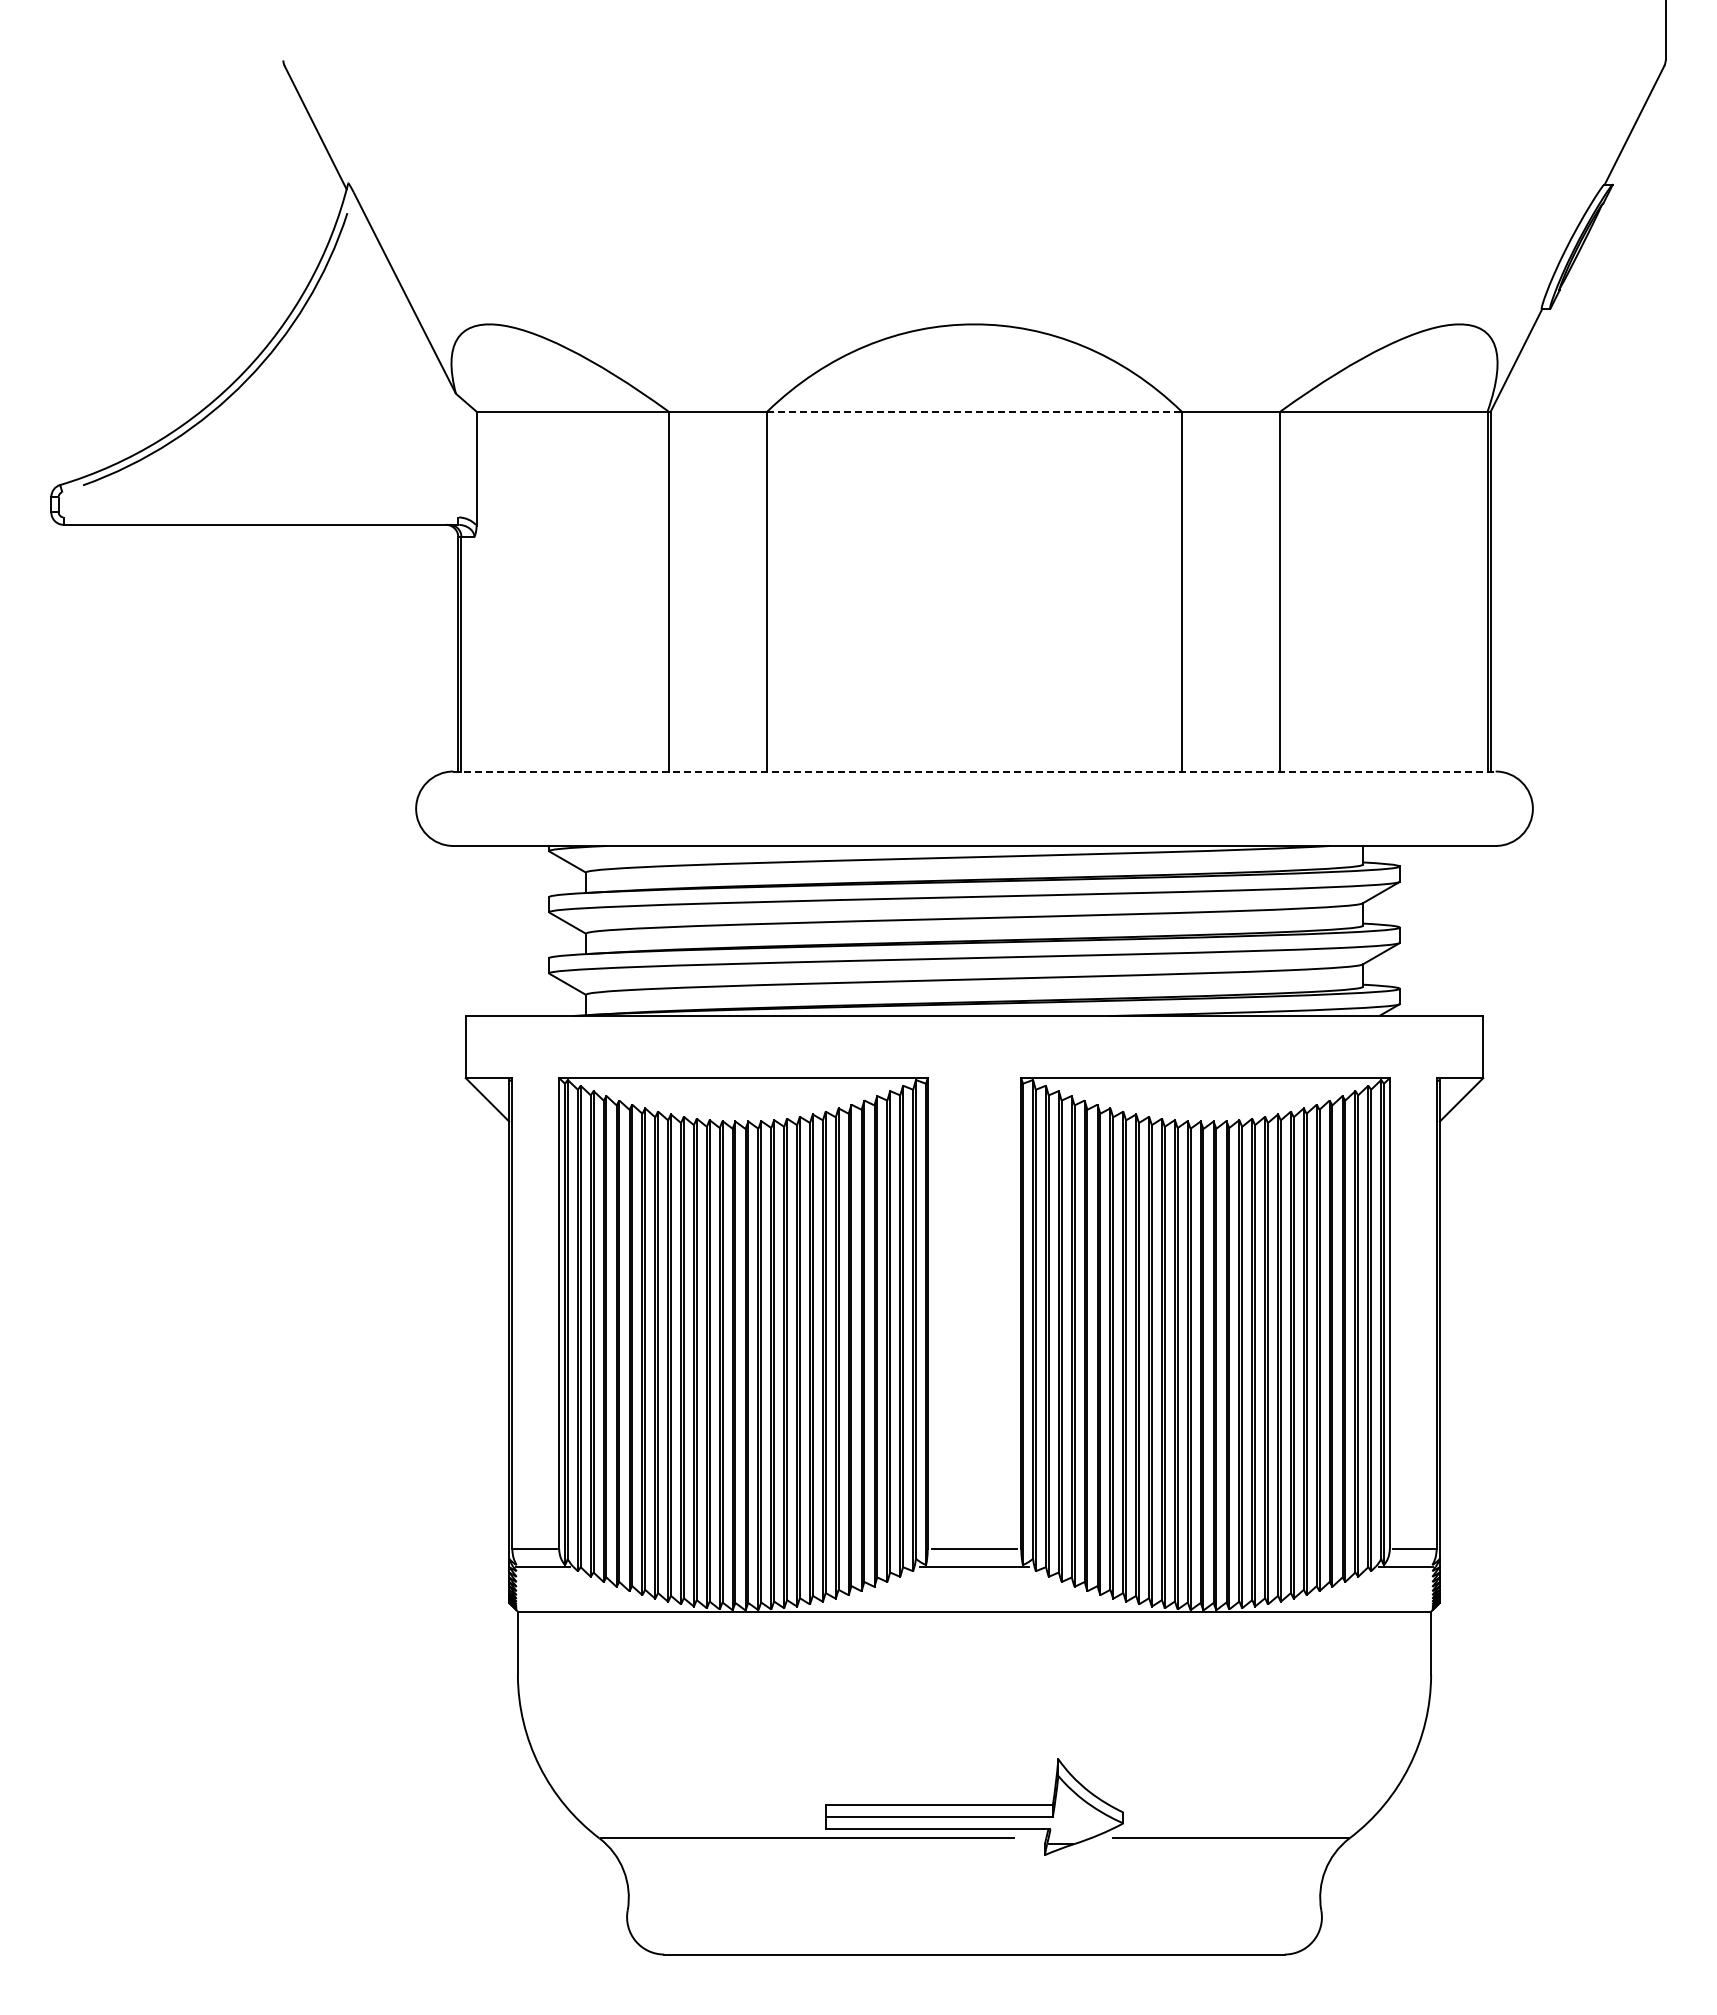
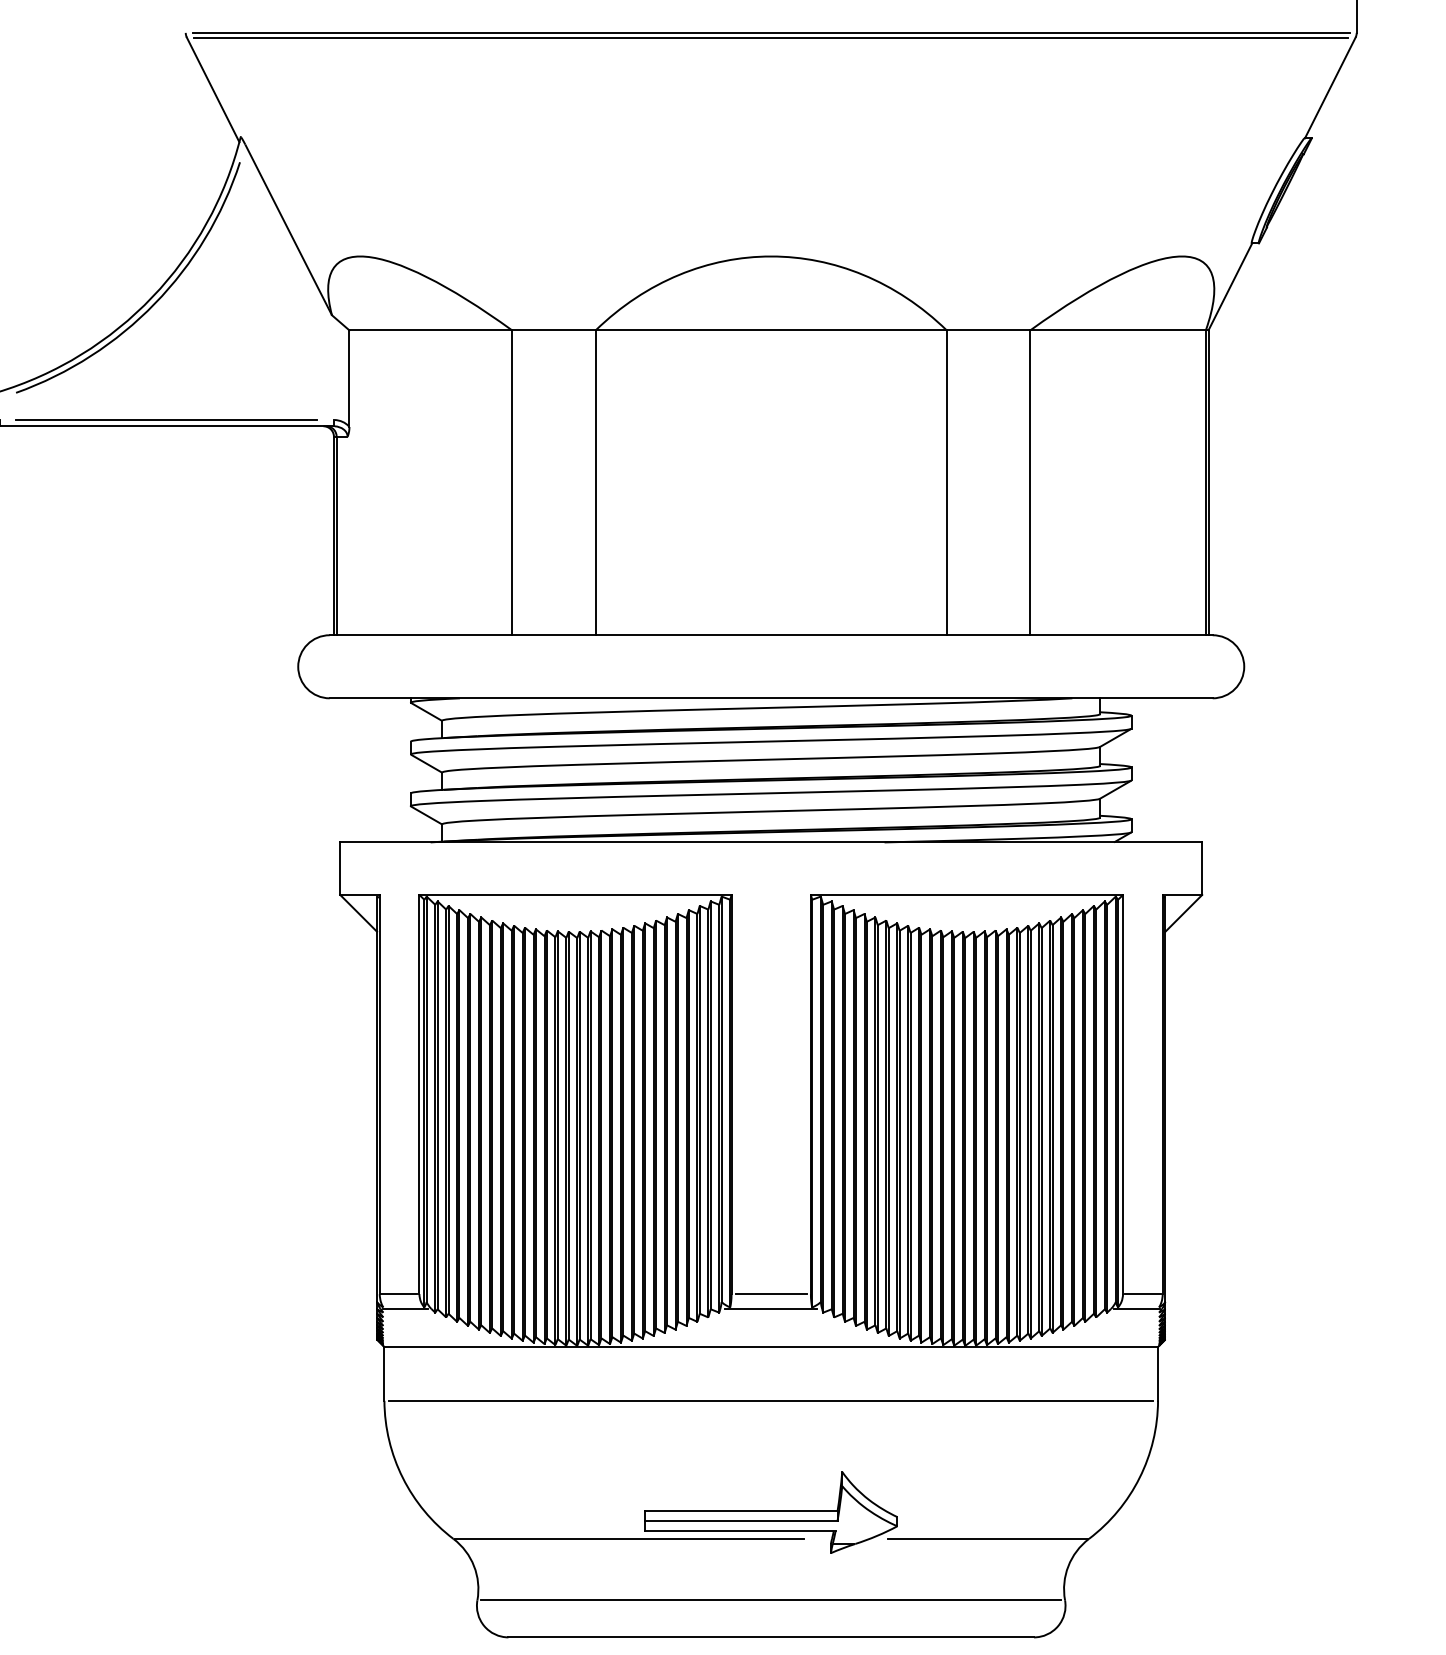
line: (974, 60) -> (771, 32), added
line: (974, 66) -> (771, 38), added
line: (975, 411) -> (772, 330), dashed -> solid
line: (260, 517) -> (166, 420), added
line: (975, 771) -> (772, 635), dashed -> solid
line: (974, 1675) -> (771, 1401), added
line: (974, 1910) -> (771, 1600), added

